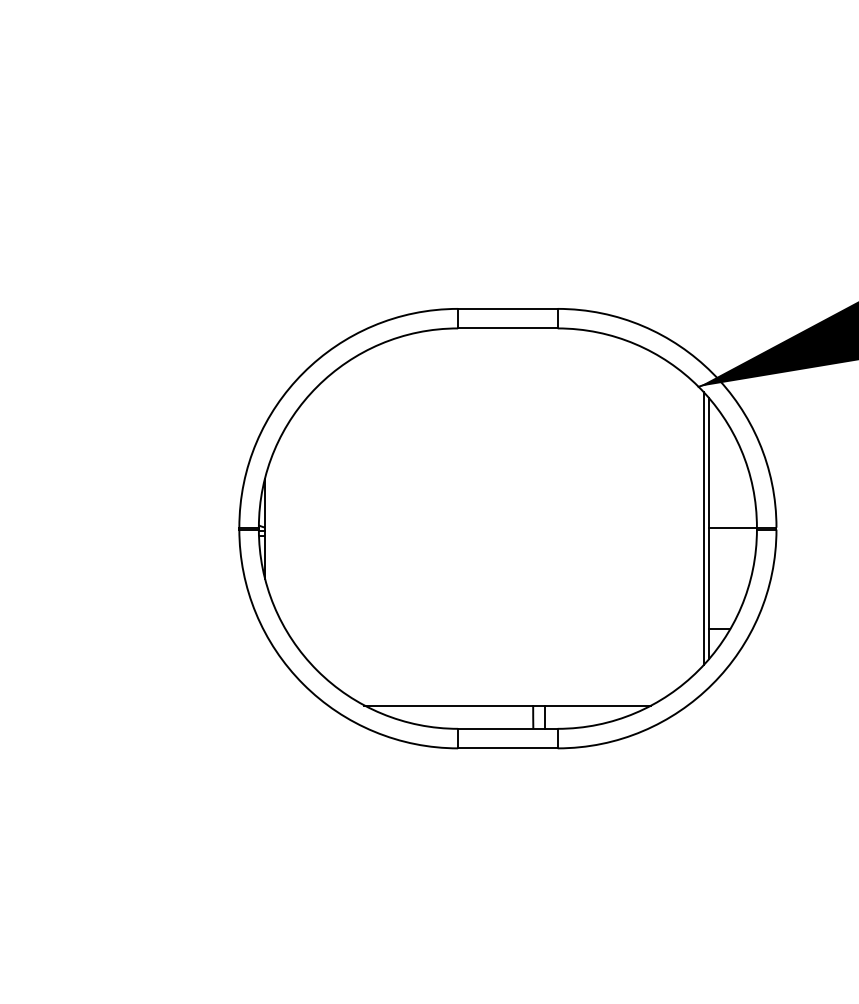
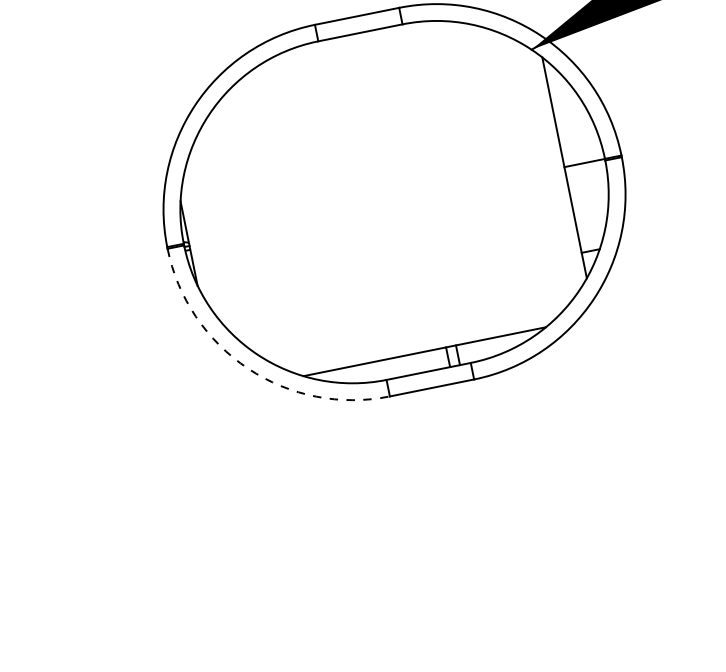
line: (703, 528) -> (559, 168), removed
arc: (303, 684) -> (248, 368), solid -> dashed

